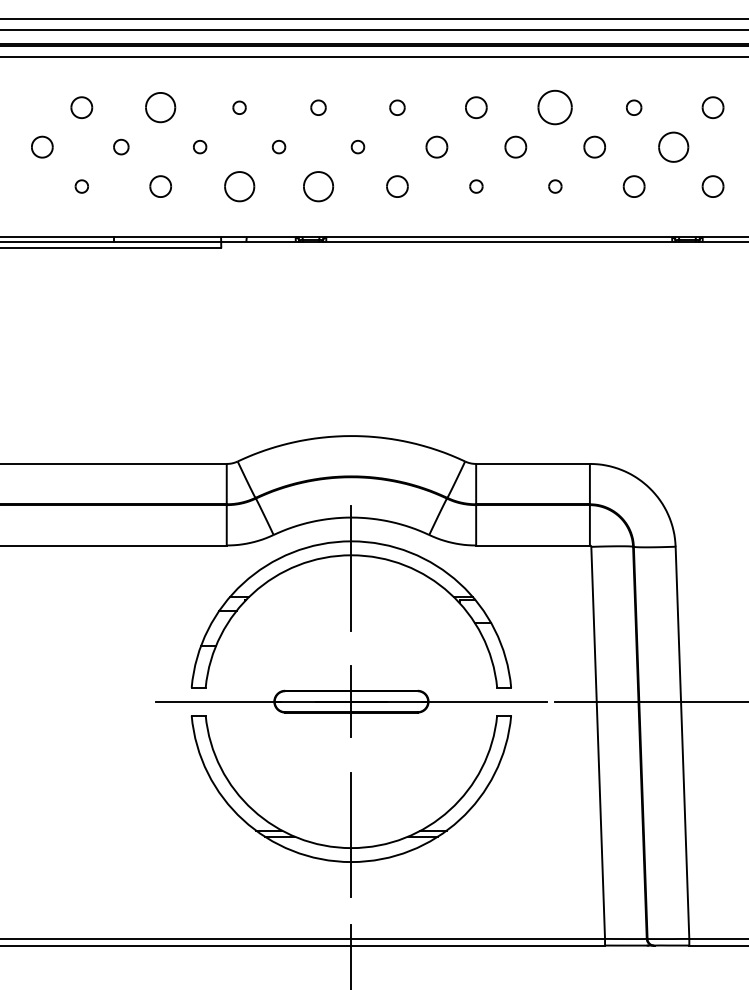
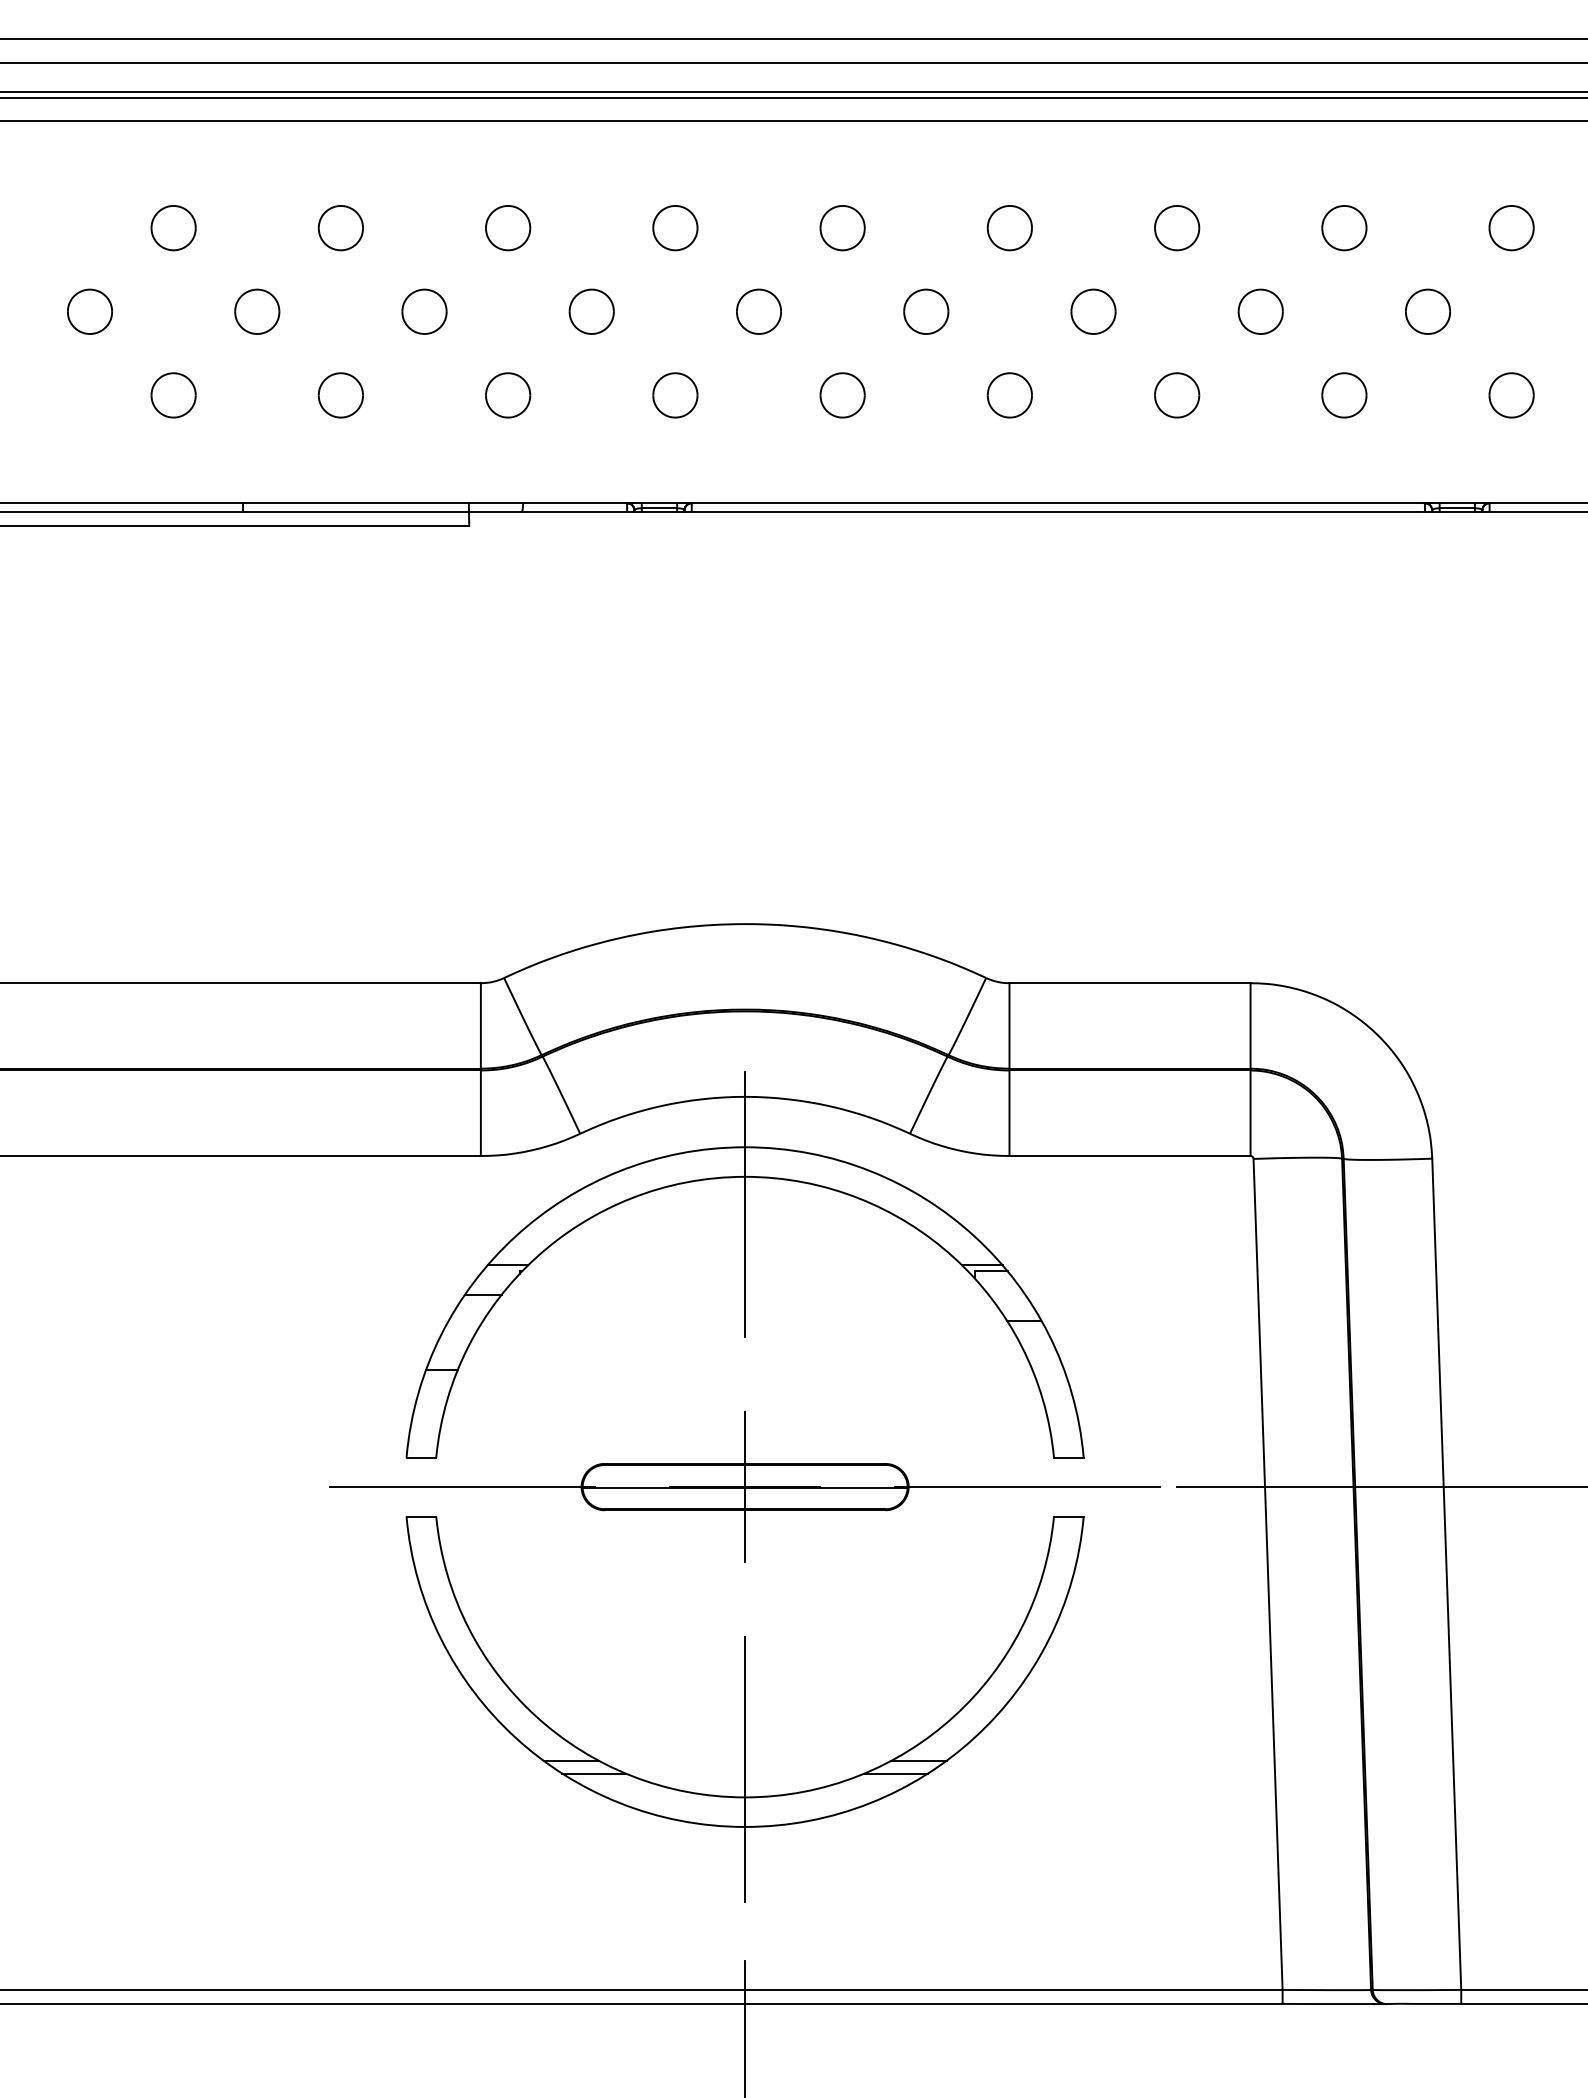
part: (160, 107) -> (340, 227), size x0.71
part: (239, 107) -> (507, 227), size x1.67
part: (318, 107) -> (675, 227), size x1.43
part: (397, 107) -> (842, 227), size x1.43
part: (555, 107) -> (1177, 227), size x0.62
part: (633, 107) -> (1342, 227), size x1.43
part: (121, 146) -> (257, 310), size x1.43
part: (199, 146) -> (423, 310), size x1.67
part: (278, 146) -> (590, 310), size x1.67
part: (357, 146) -> (757, 310), size x1.67
part: (673, 146) -> (1427, 310), size x0.71
part: (81, 186) -> (172, 395), size x1.67
part: (239, 186) -> (507, 395), size x0.71
part: (318, 186) -> (675, 395), size x0.71
part: (476, 186) -> (1010, 395), size x1.67
part: (555, 186) -> (1177, 395), size x1.67

